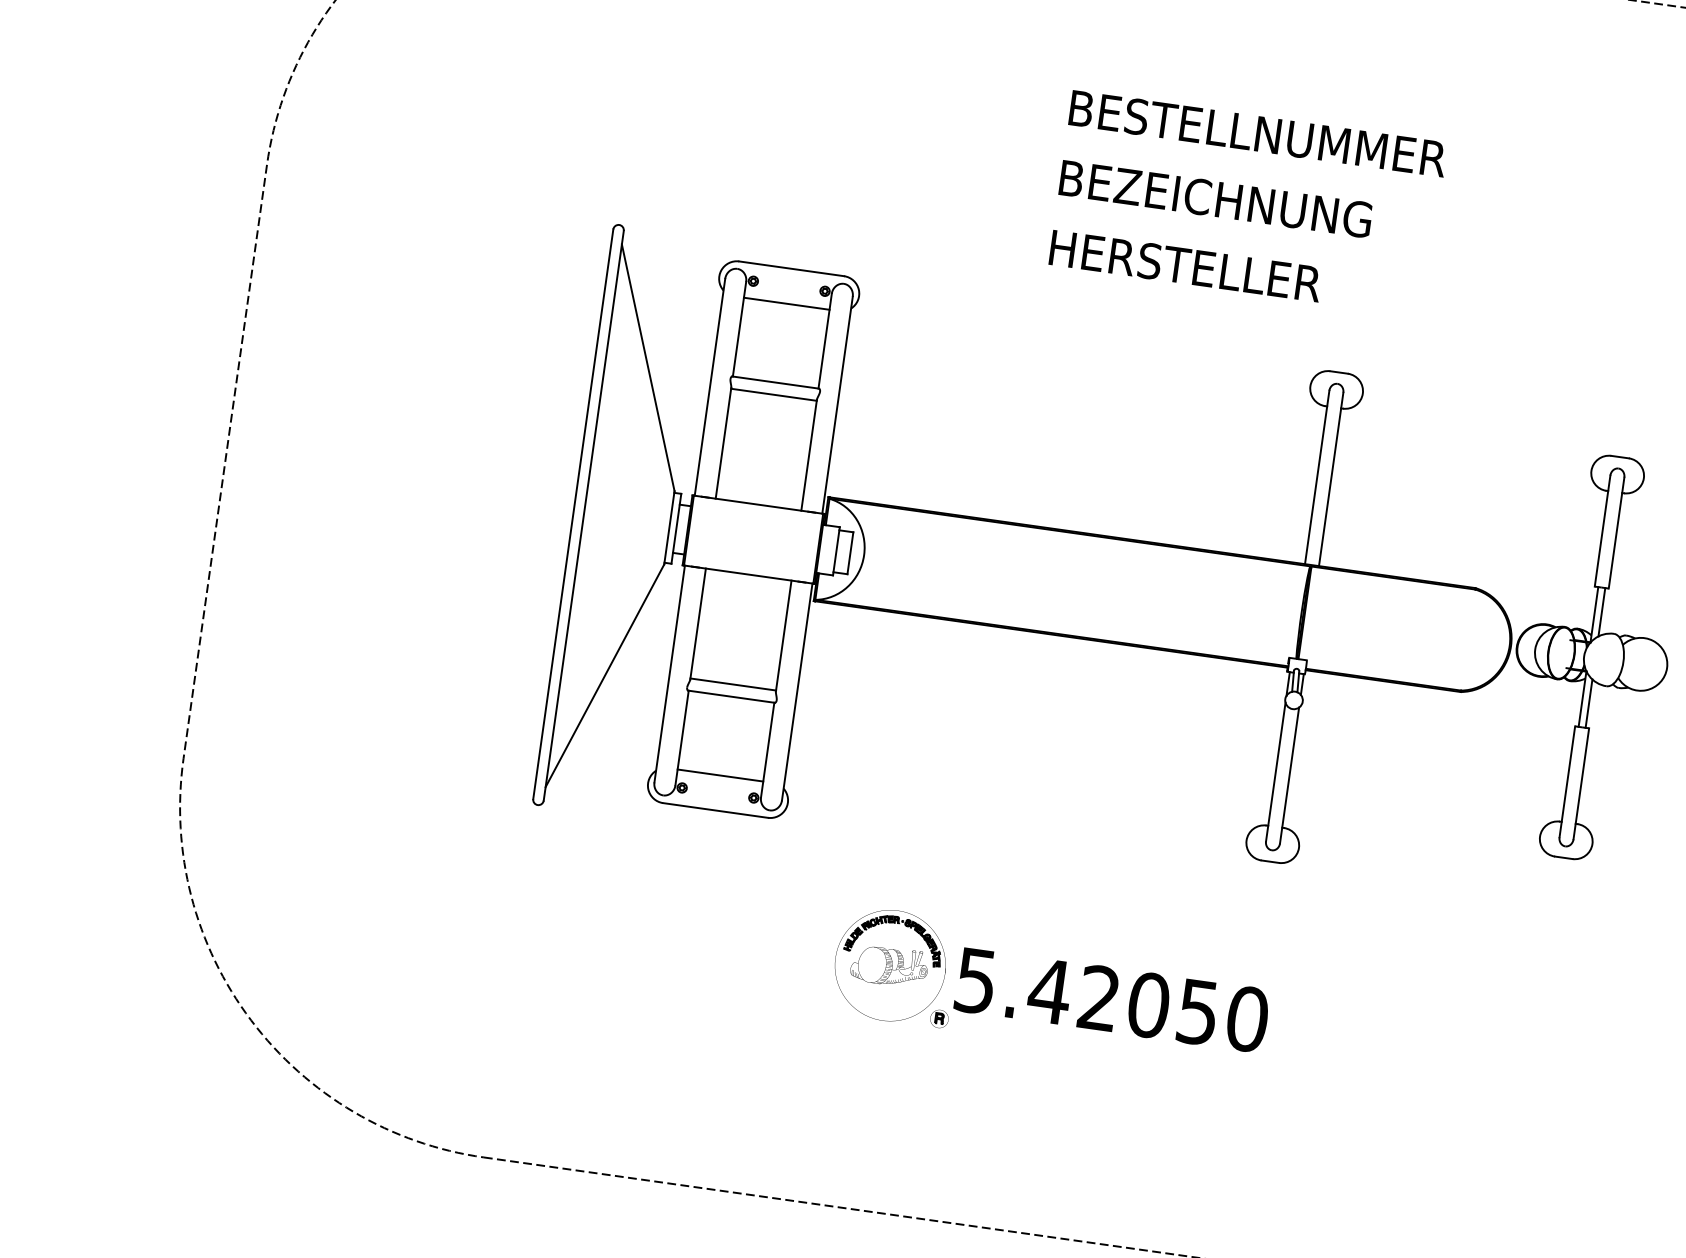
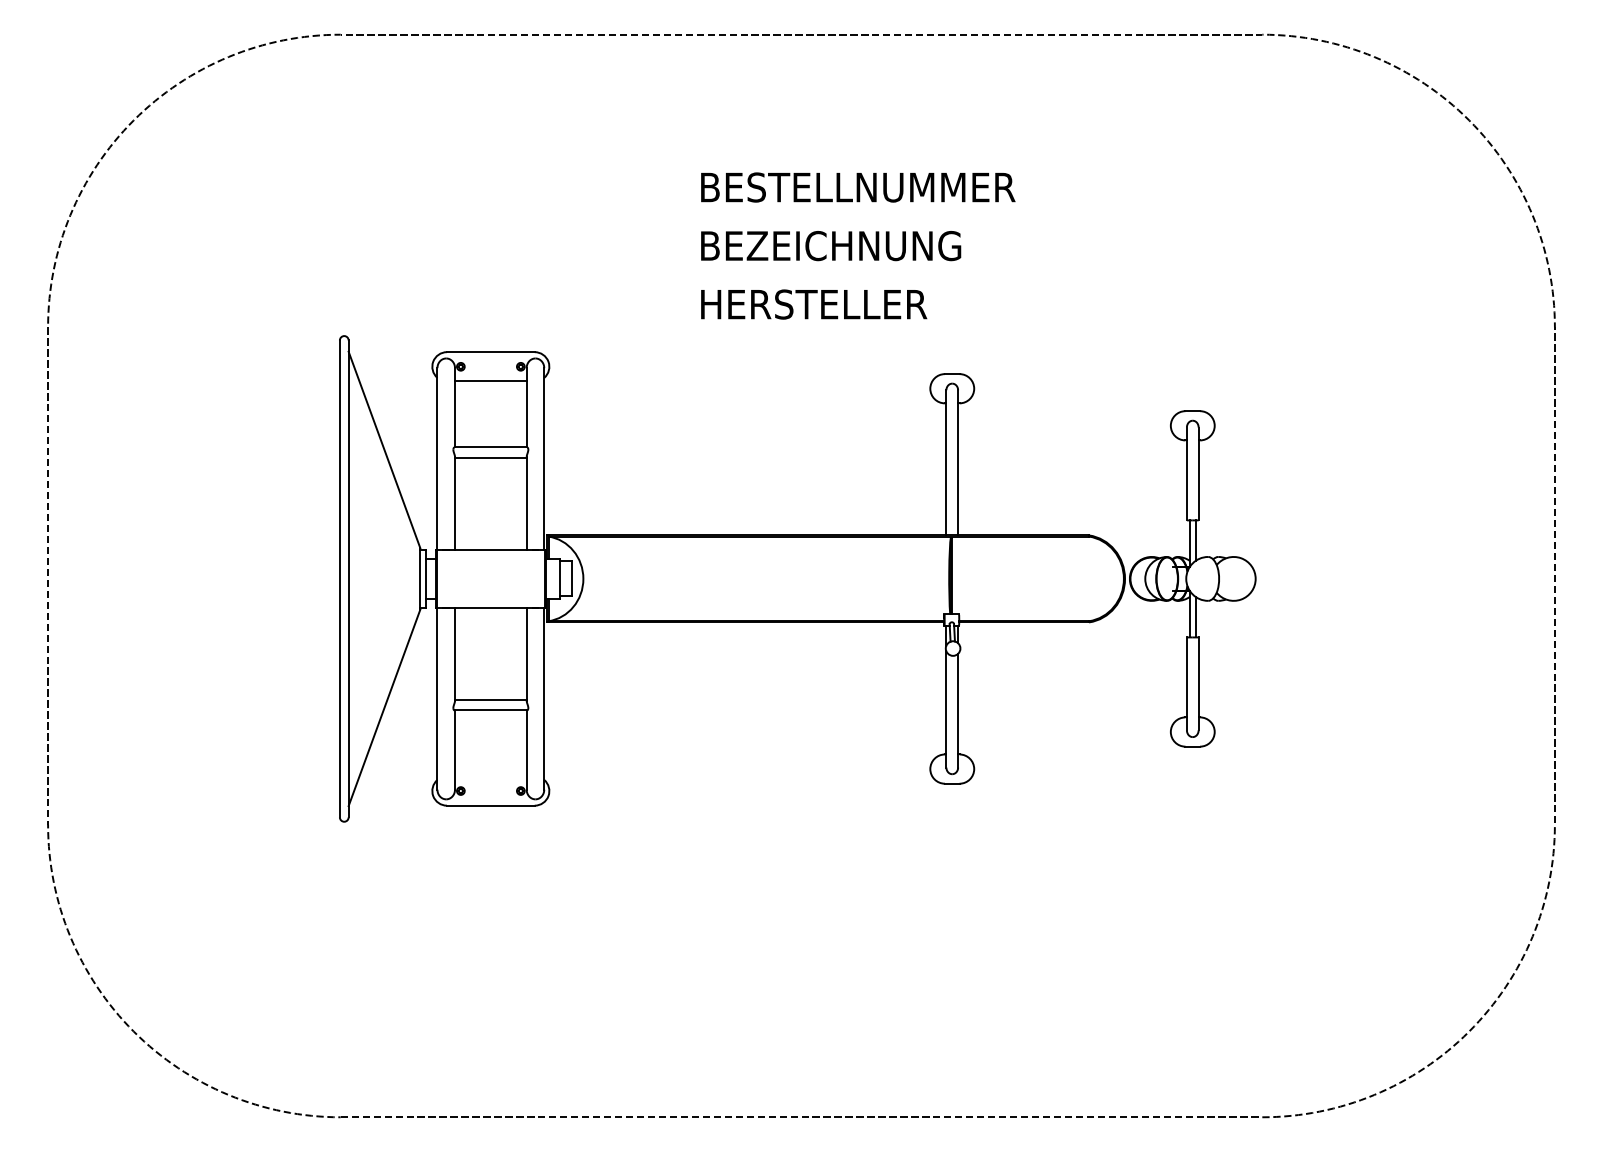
line: (720, 775) -> (490, 776), removed
part: (1051, 987) -> (787, 912), removed

